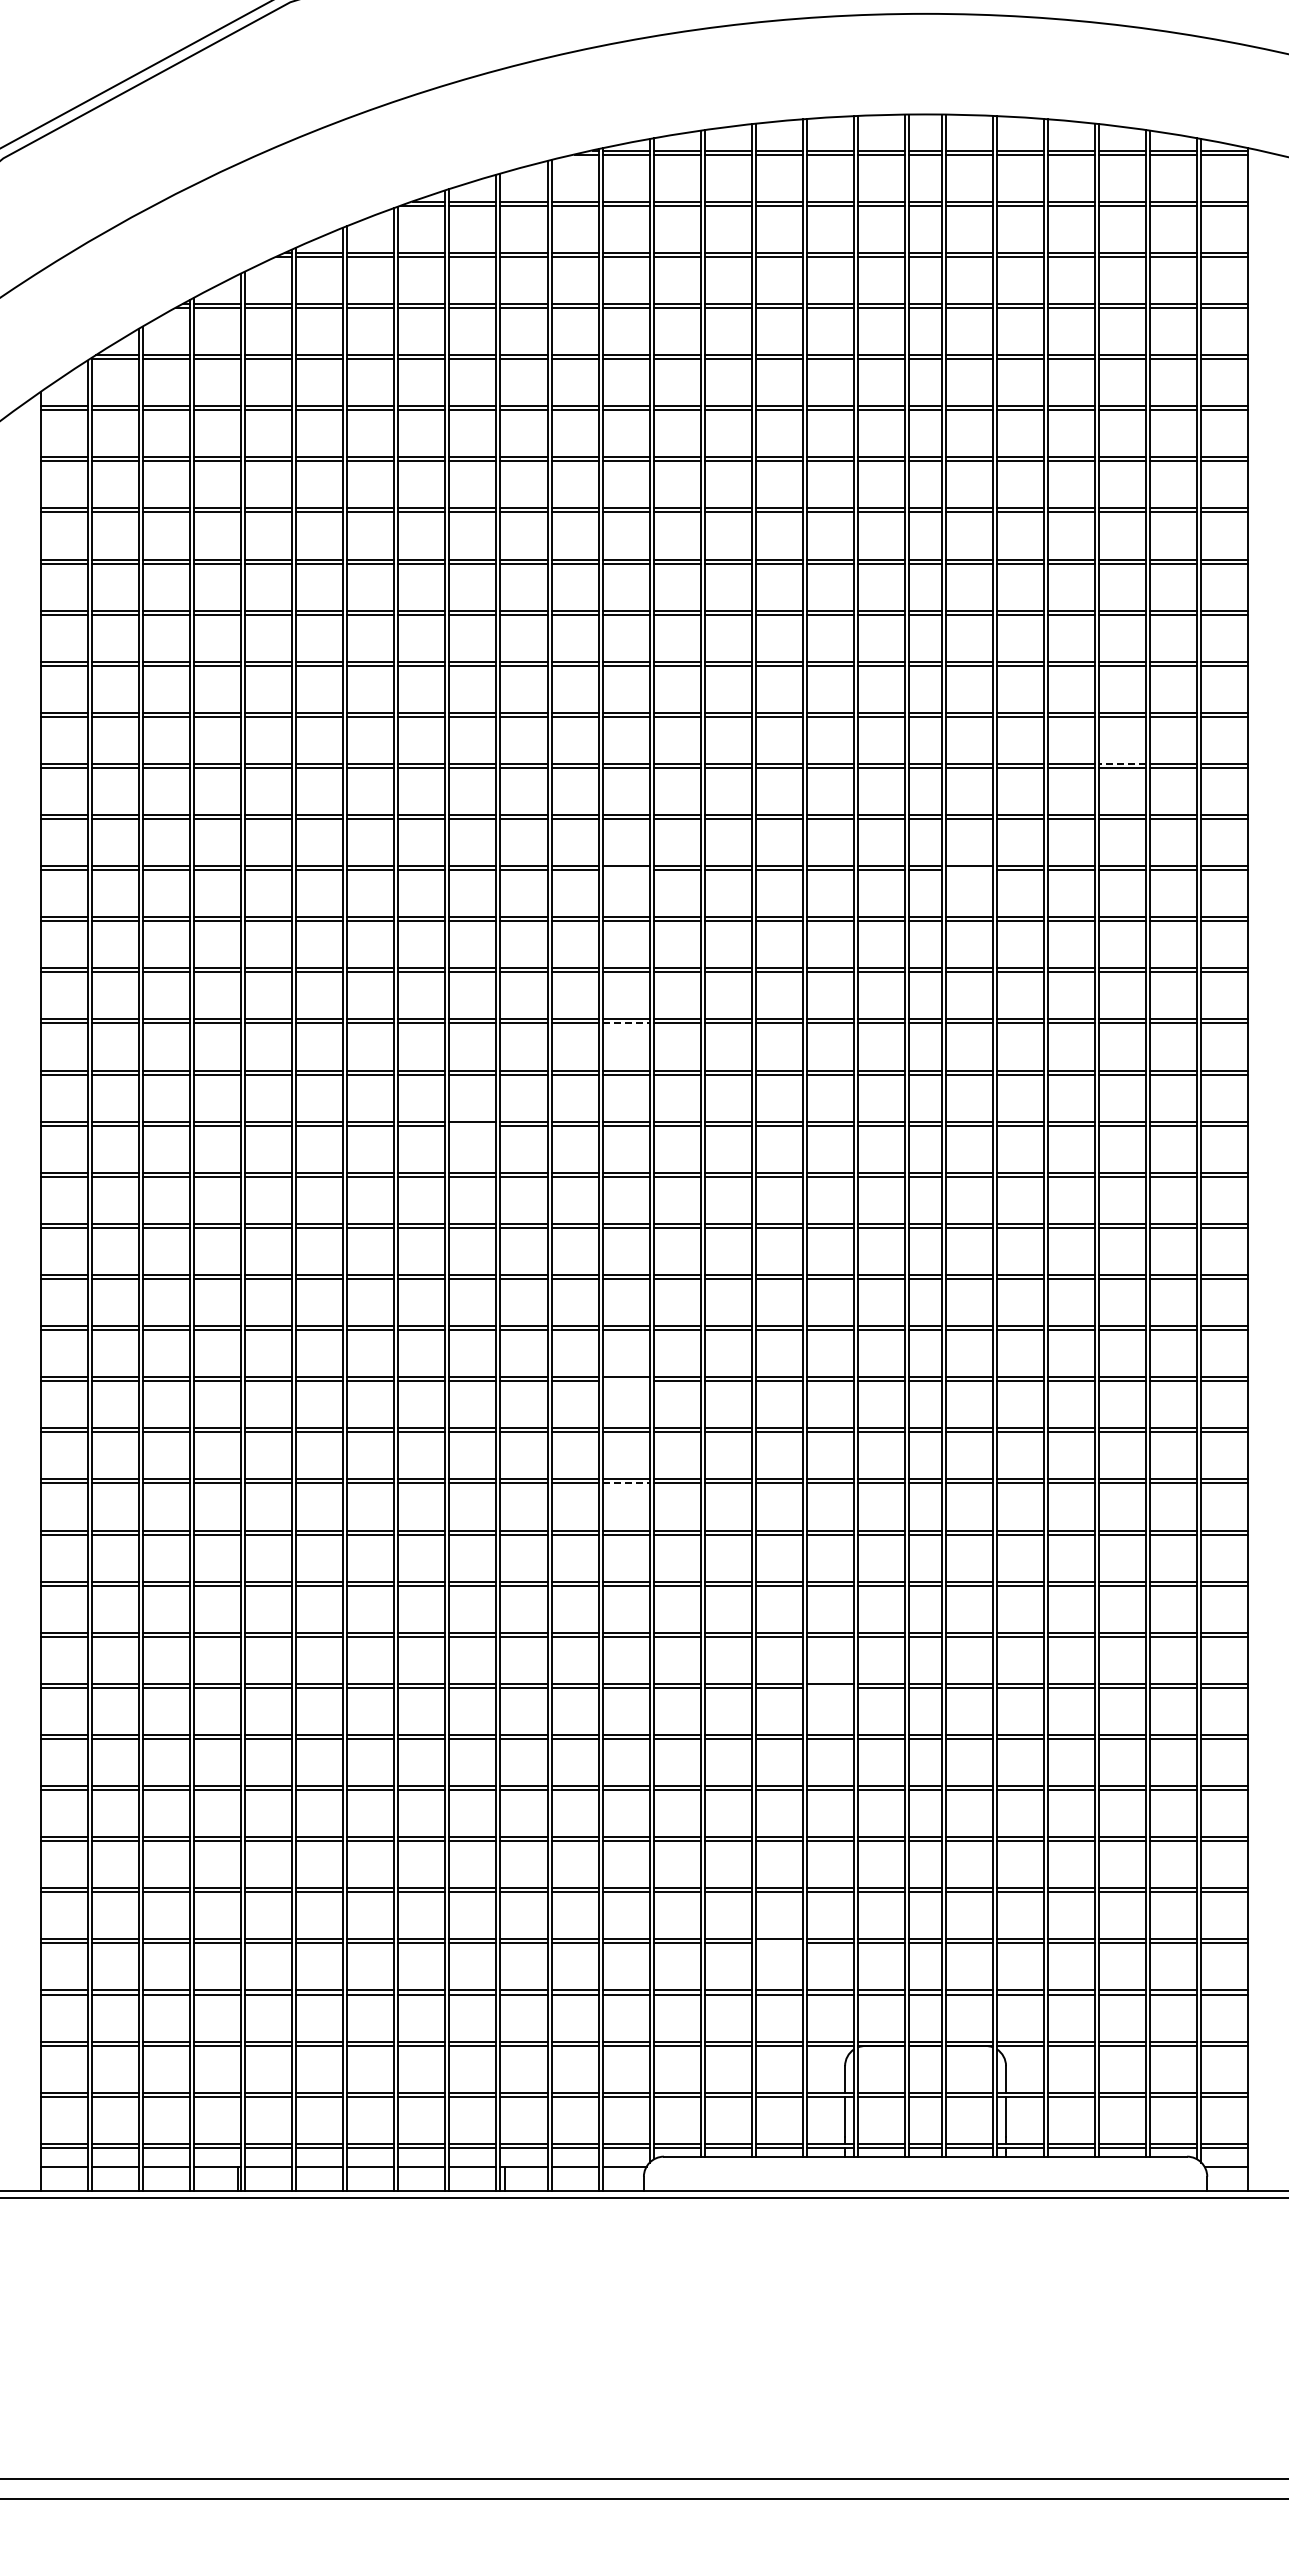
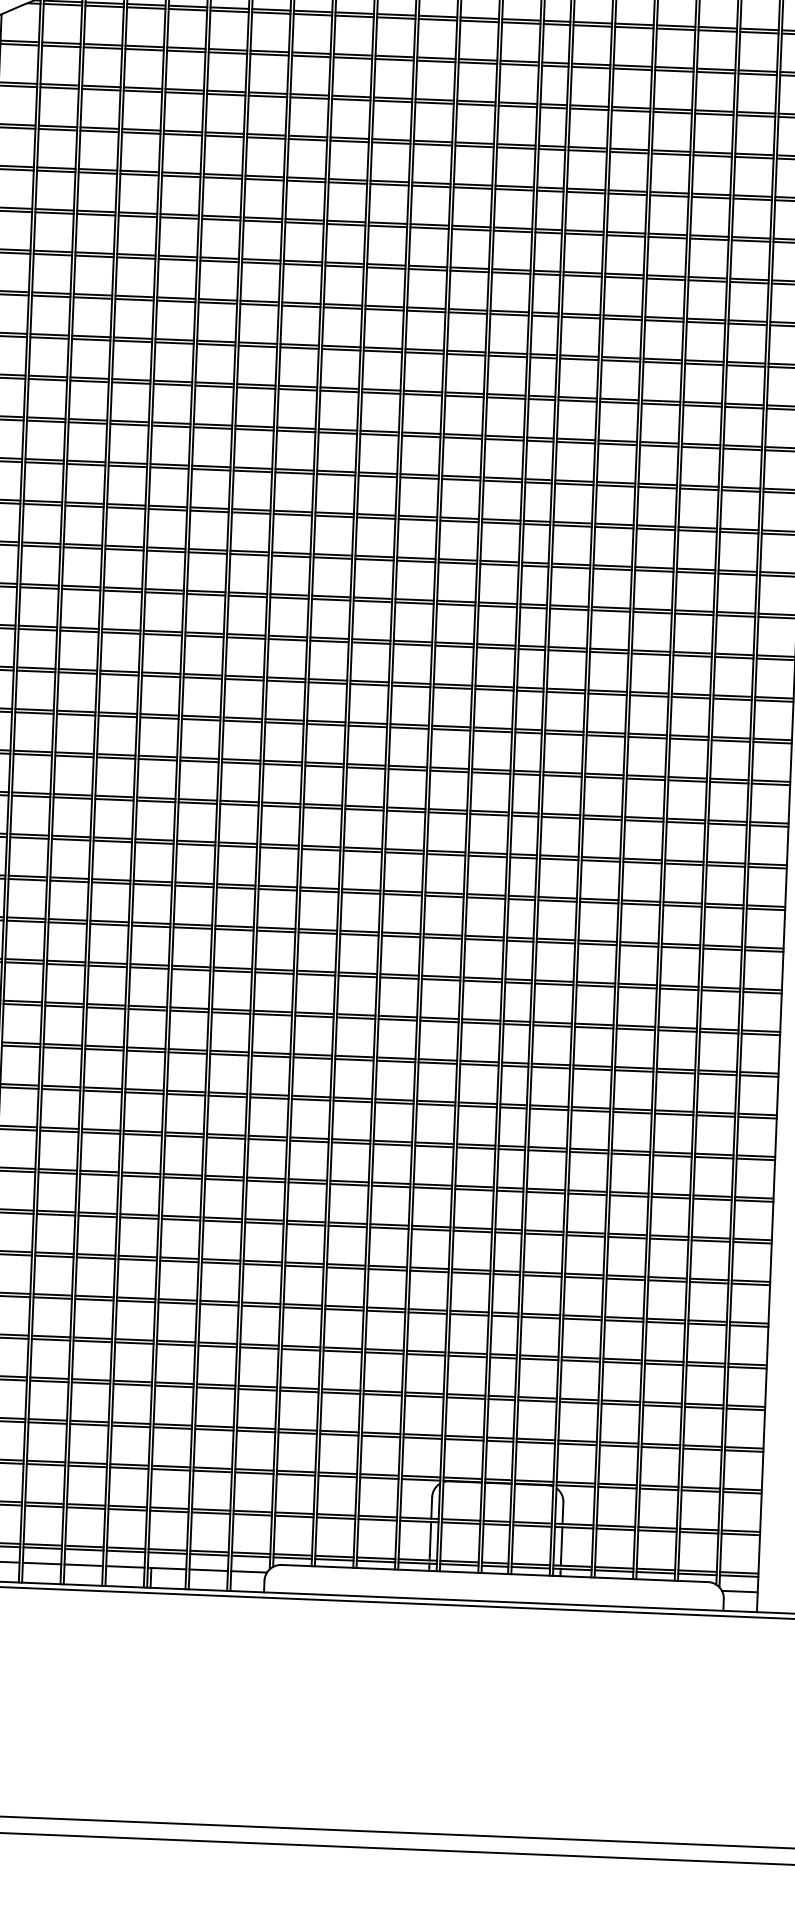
line: (1122, 763) -> (701, 444), dashed -> solid
line: (625, 870) -> (292, 515), added
line: (968, 870) -> (571, 526), added
line: (626, 1023) -> (288, 639), dashed -> solid
line: (472, 1125) -> (159, 717), added
line: (625, 1381) -> (275, 931), added
line: (626, 1483) -> (273, 1014), dashed -> solid
line: (830, 1687) -> (432, 1187), added
line: (779, 1943) -> (382, 1394), added

